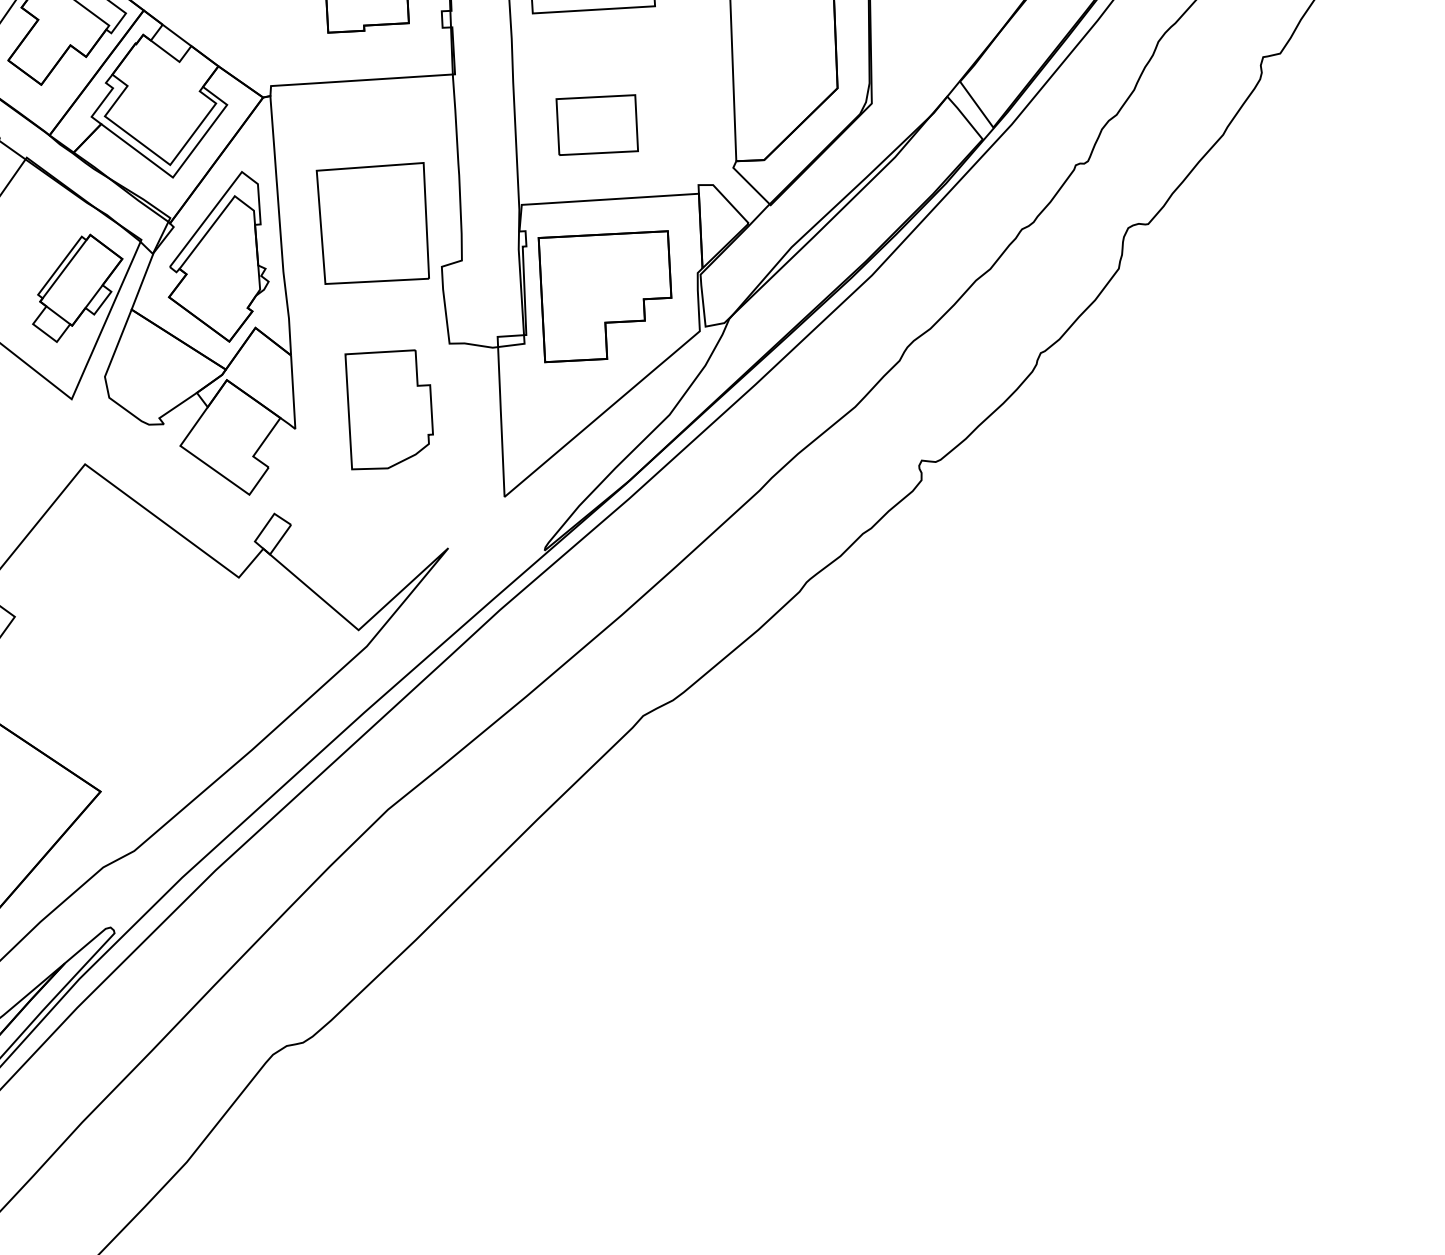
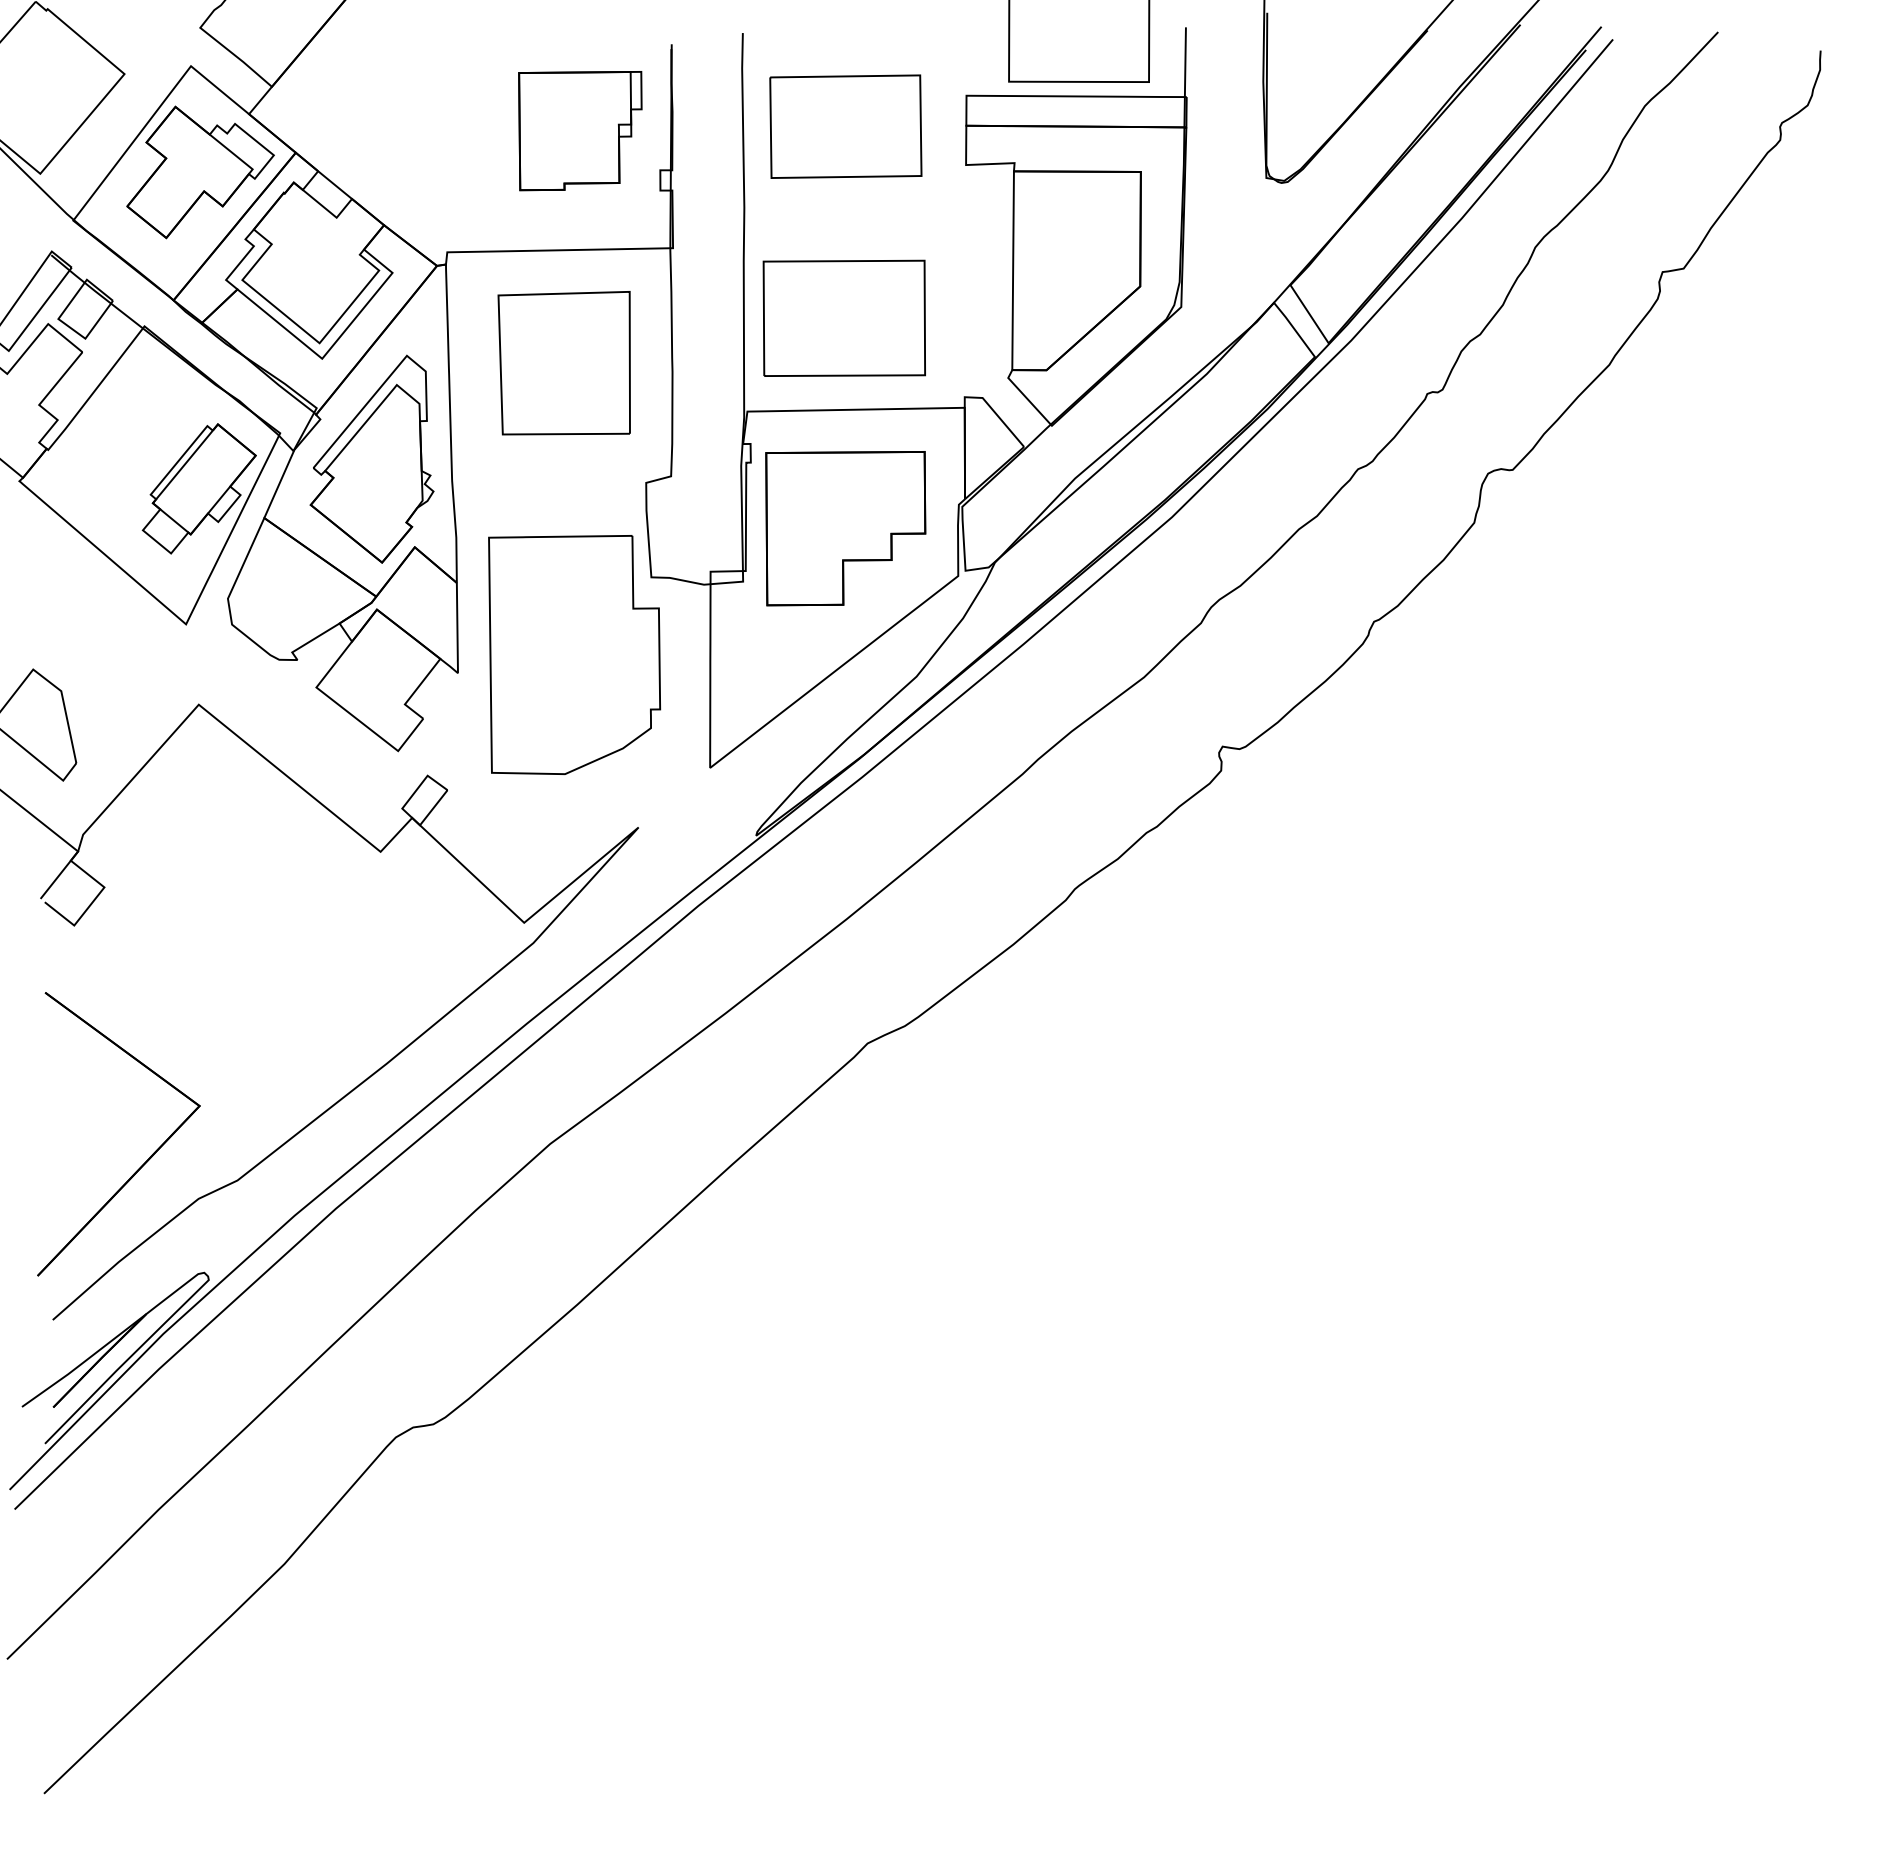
part: (596, 124) -> (843, 317), size x1.67
part: (372, 223) -> (563, 363), moved
part: (389, 409) -> (574, 654), size x1.67

